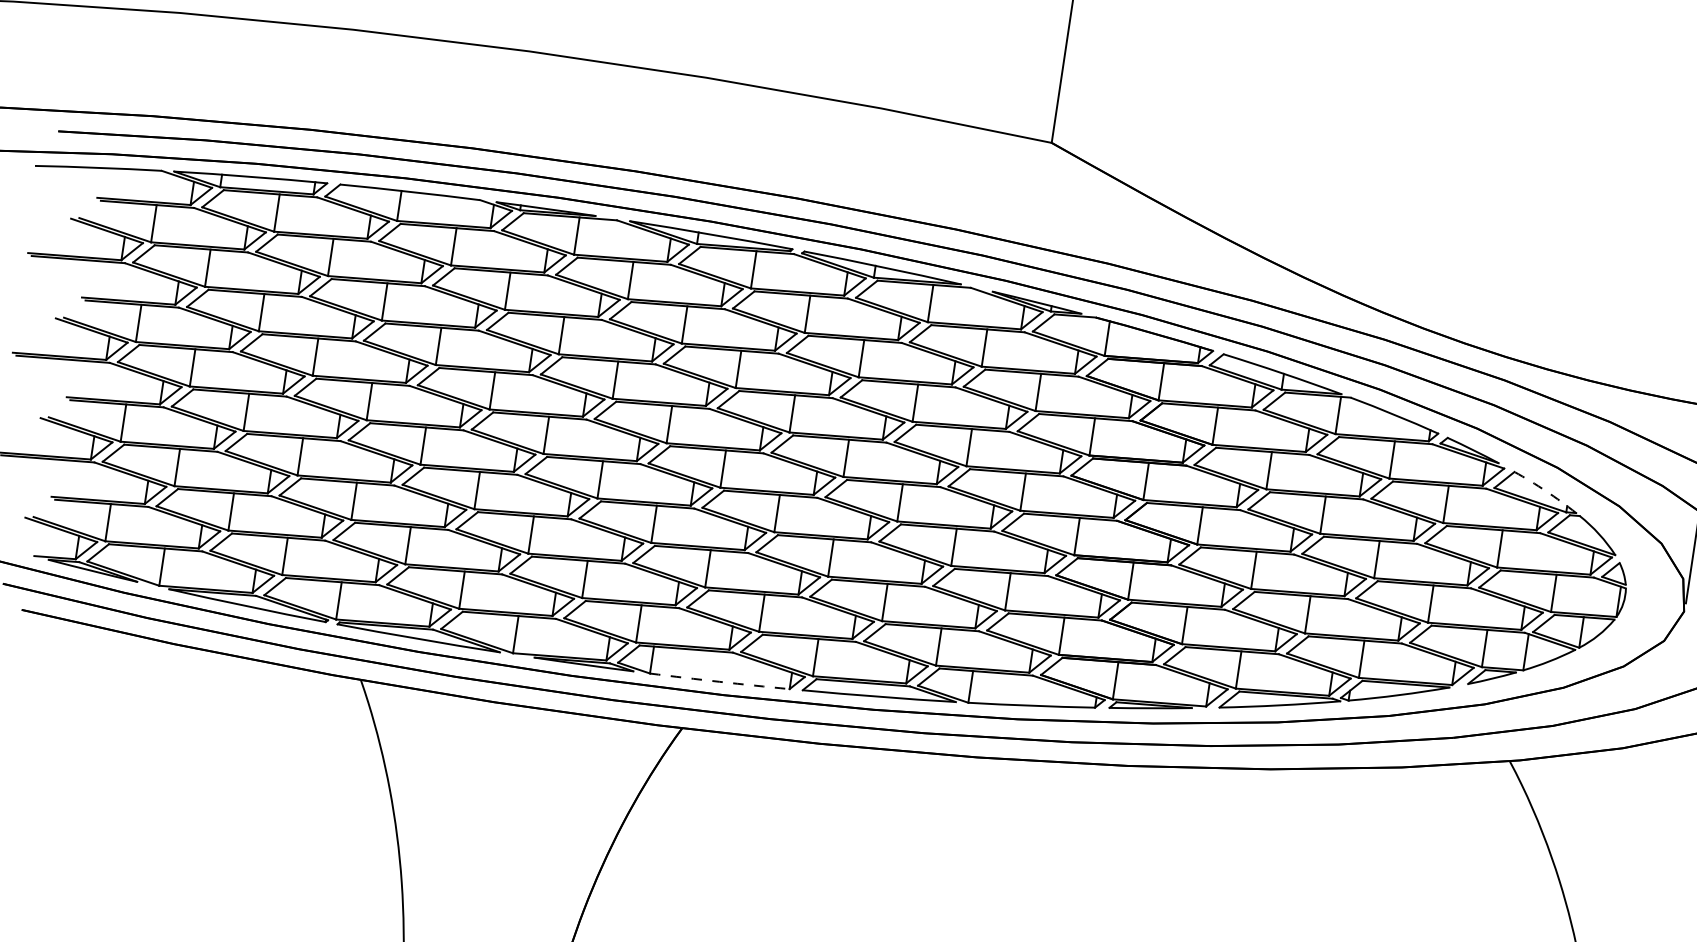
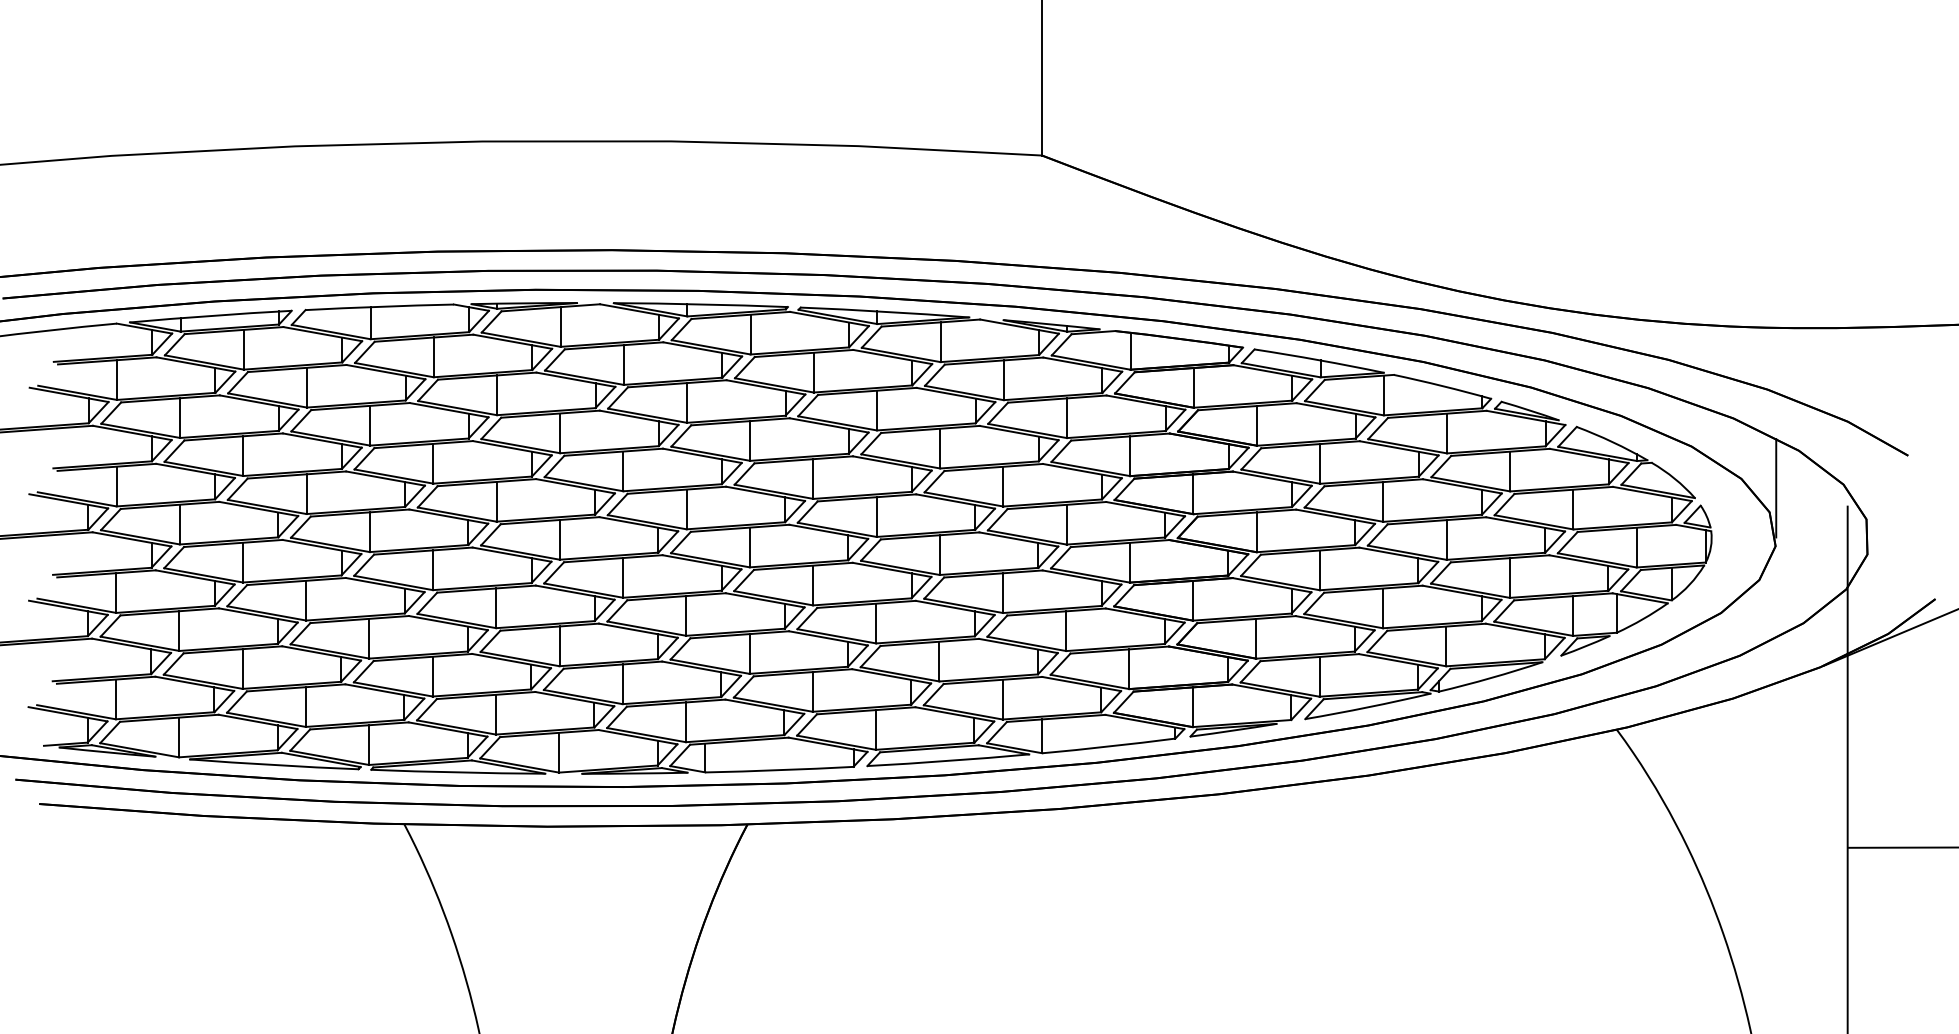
arc: (1545, 491) -> (1612, 442), dashed -> solid
arc: (719, 682) -> (779, 770), dashed -> solid

